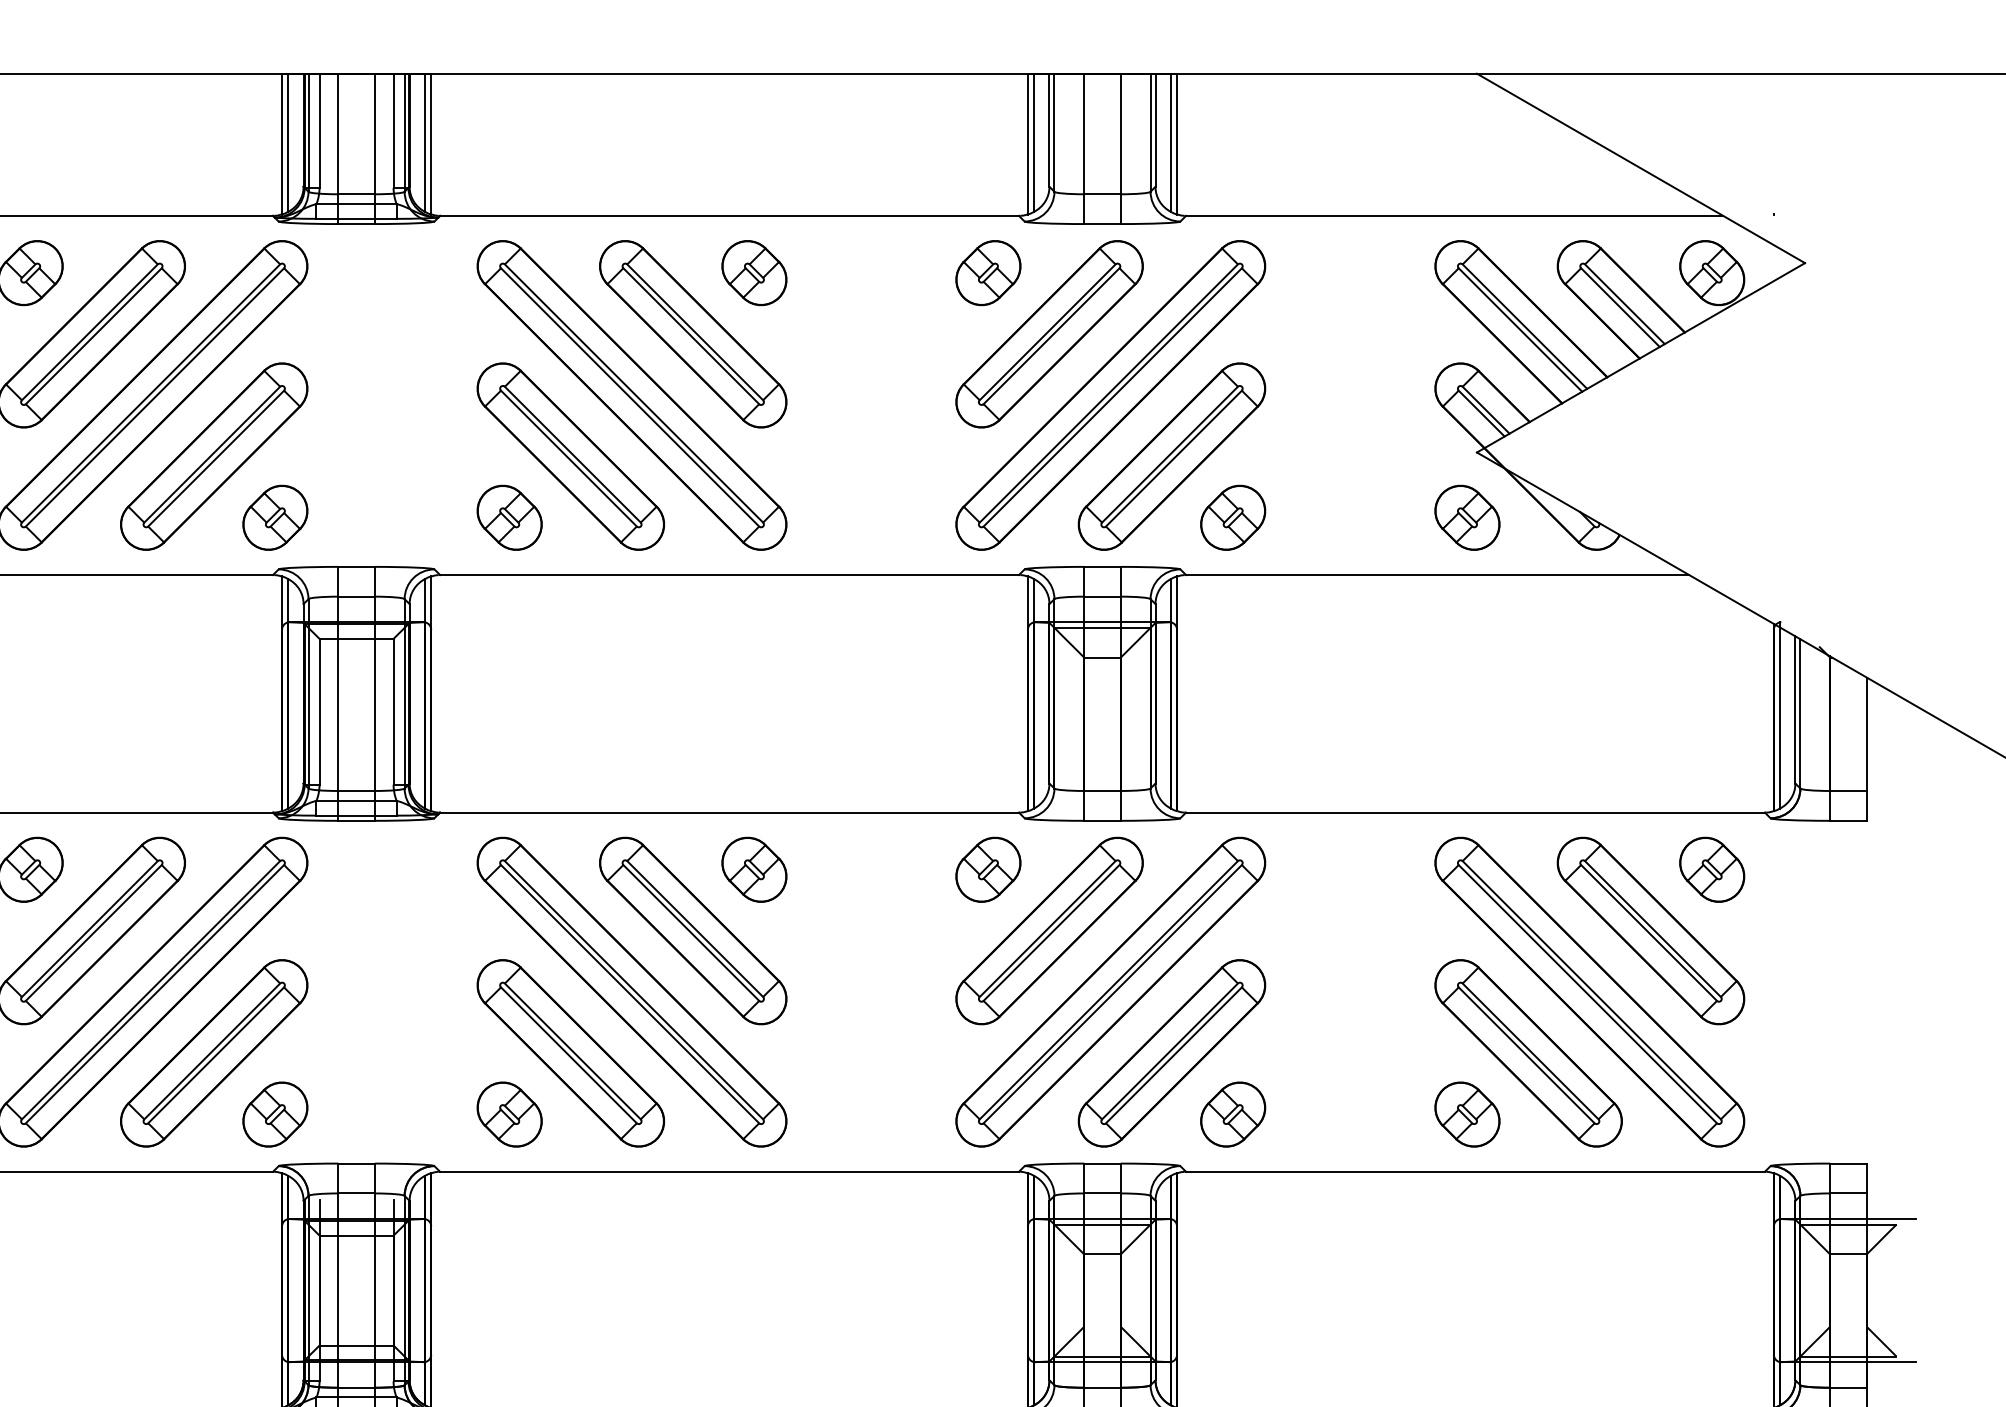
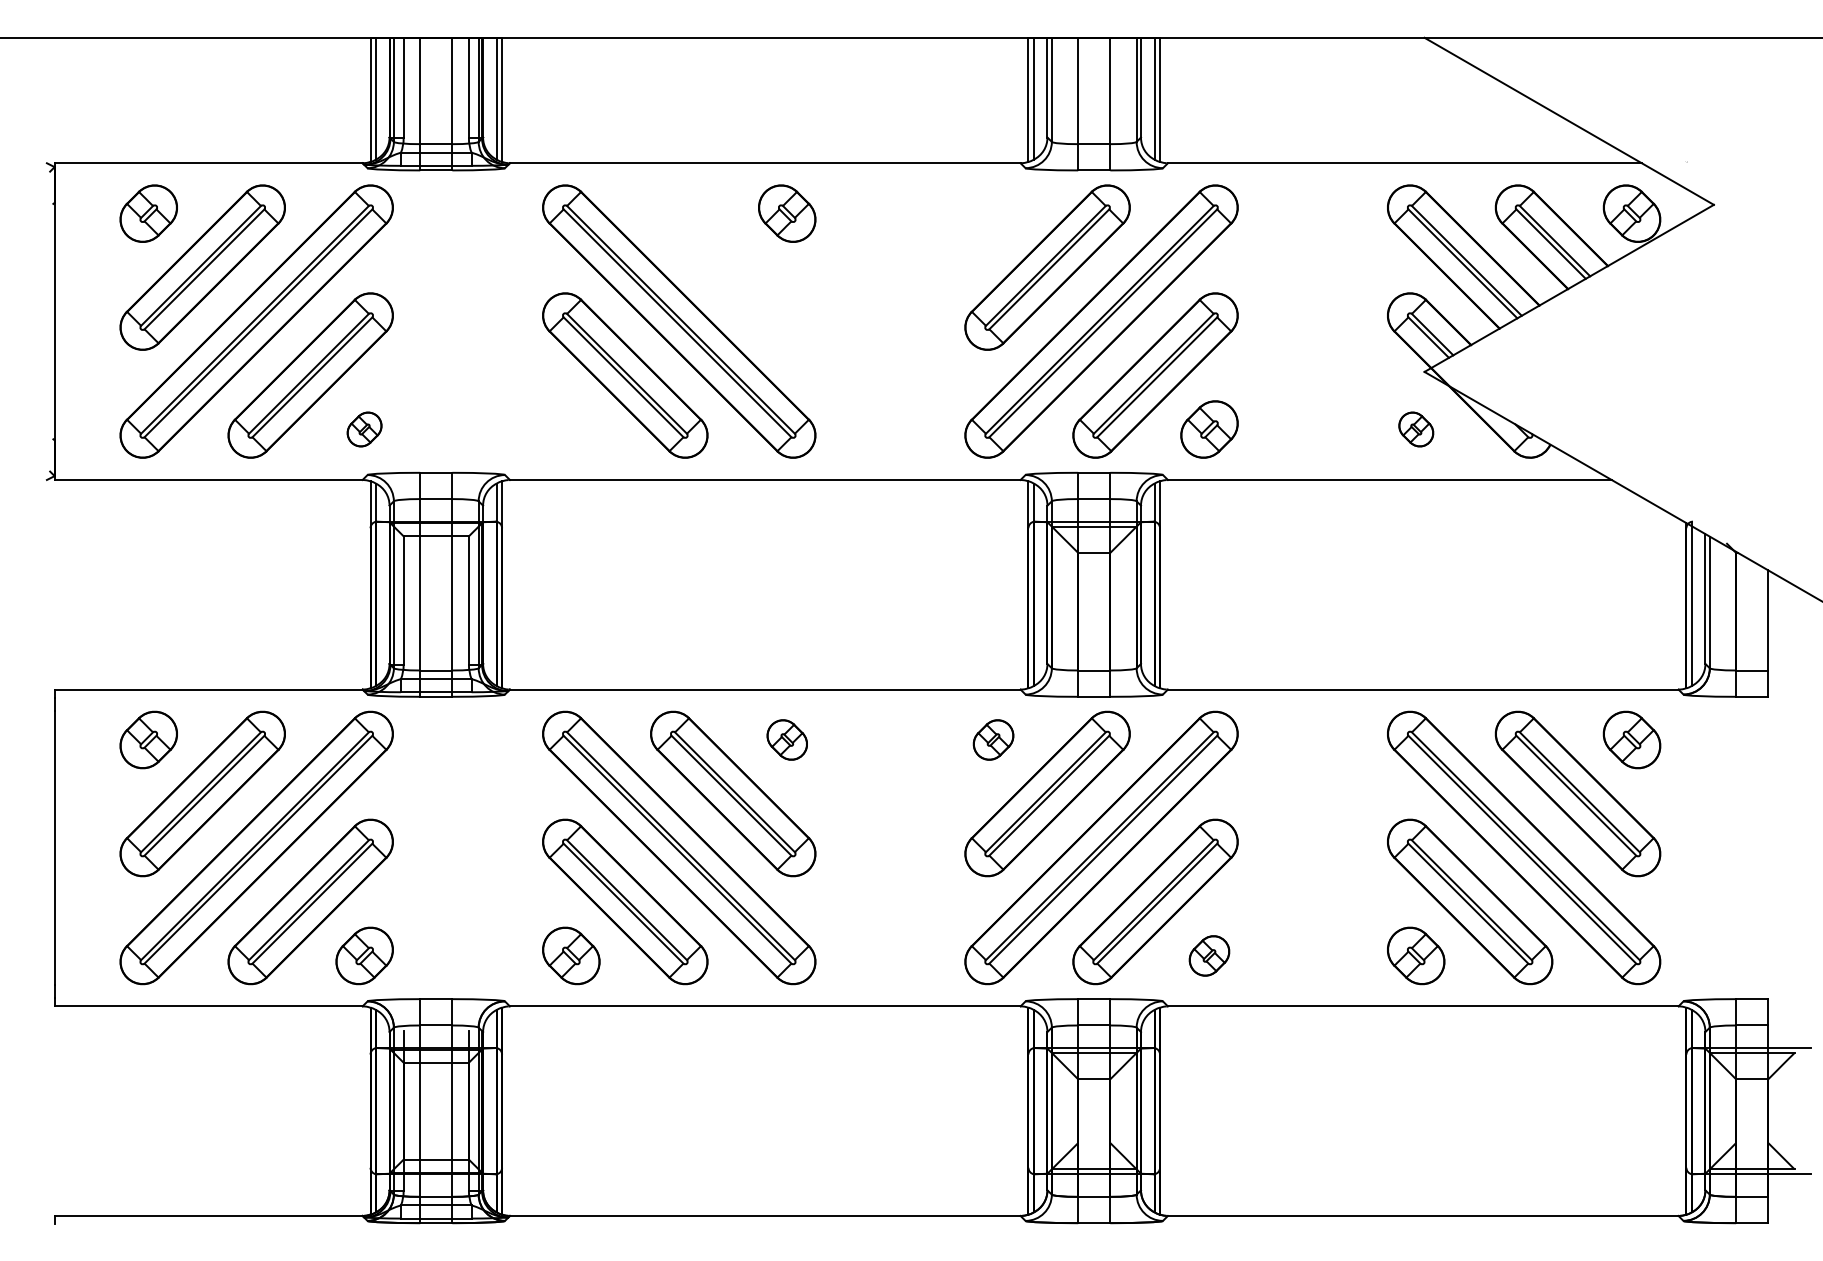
part: (988, 272) -> (993, 213), removed
part: (693, 334) -> (733, 267), removed
part: (275, 517) -> (364, 429), size x0.6
part: (509, 517) -> (571, 429), removed
part: (1467, 517) -> (1416, 429), size x0.6
part: (754, 869) -> (787, 739), size x0.7
part: (988, 869) -> (993, 739), size x0.7
part: (1233, 1114) -> (1209, 955), size x0.7

